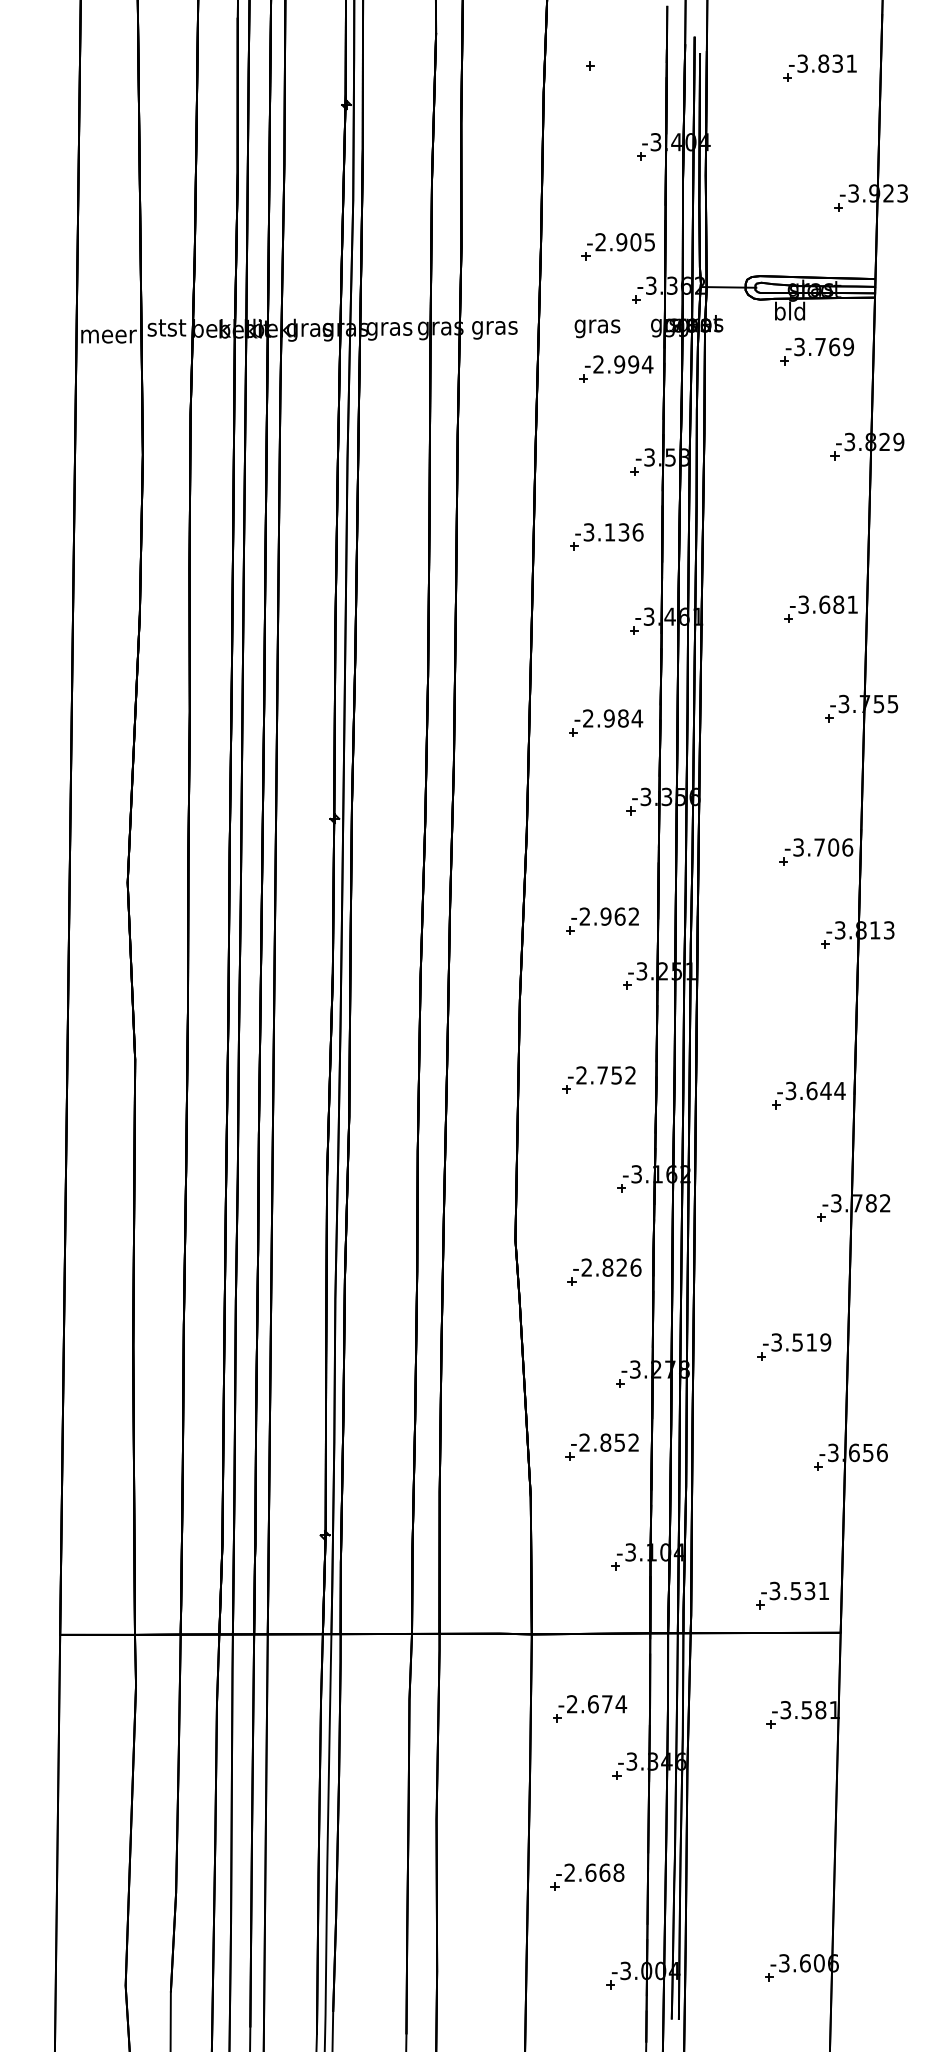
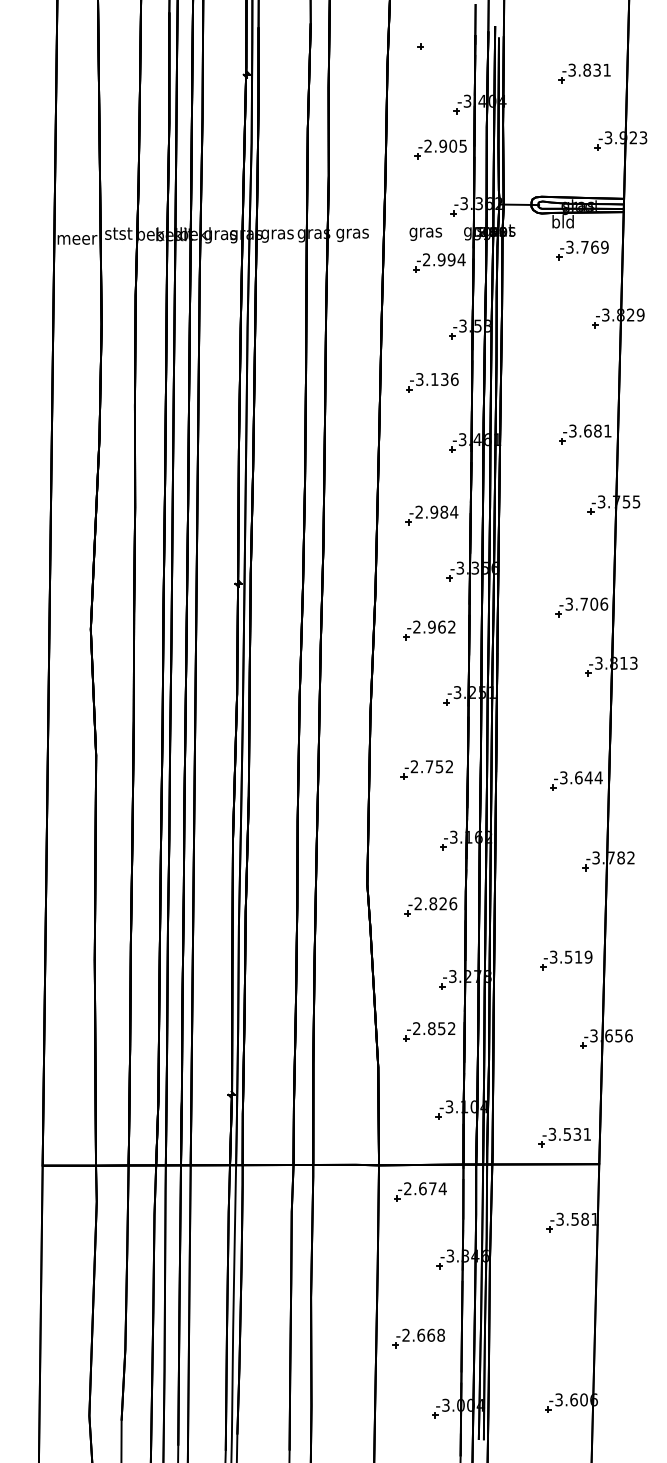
part: (819, 67) -> (584, 72), moved
part: (617, 246) -> (440, 149), moved
part: (602, 920) -> (429, 629), moved
part: (590, 1708) -> (420, 1191), moved

